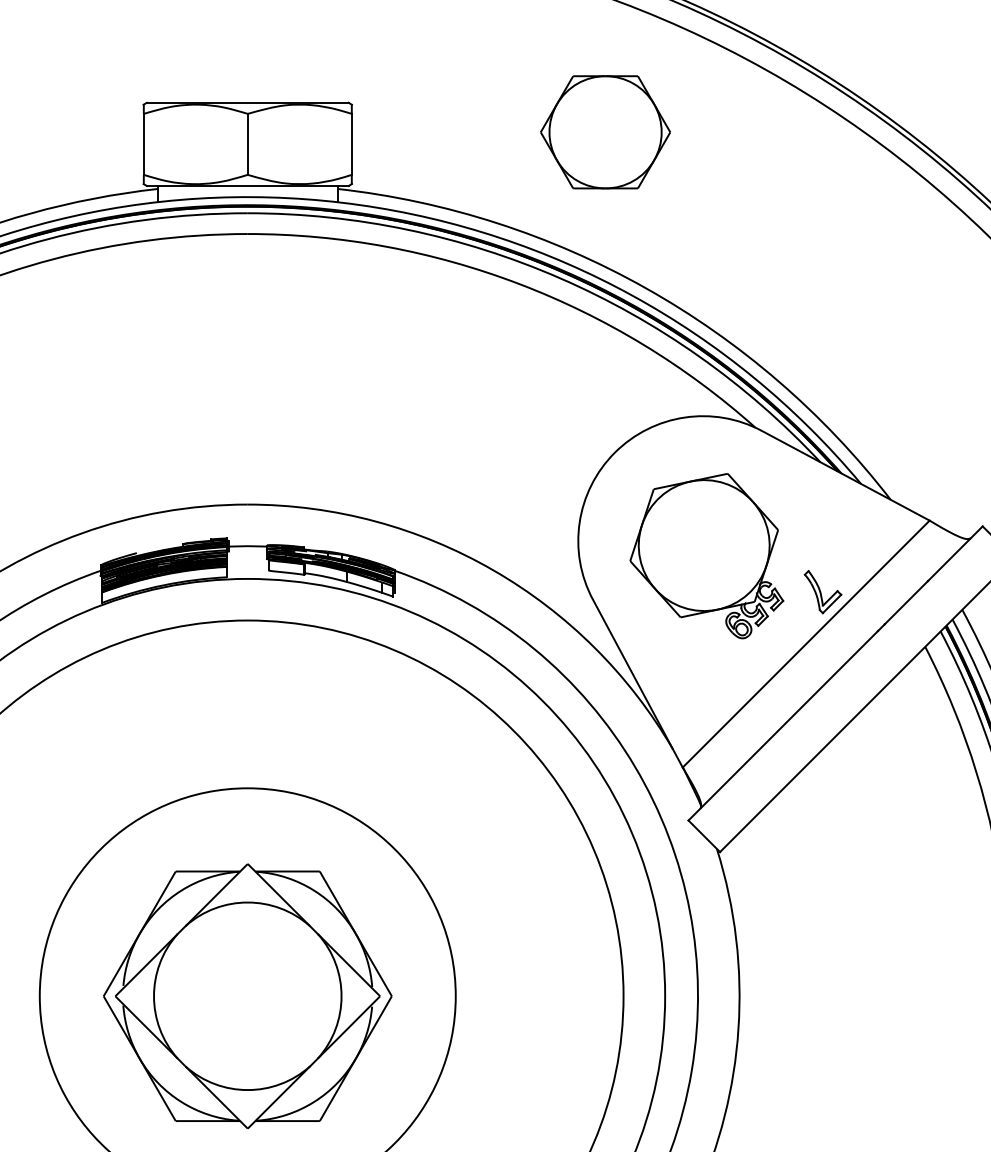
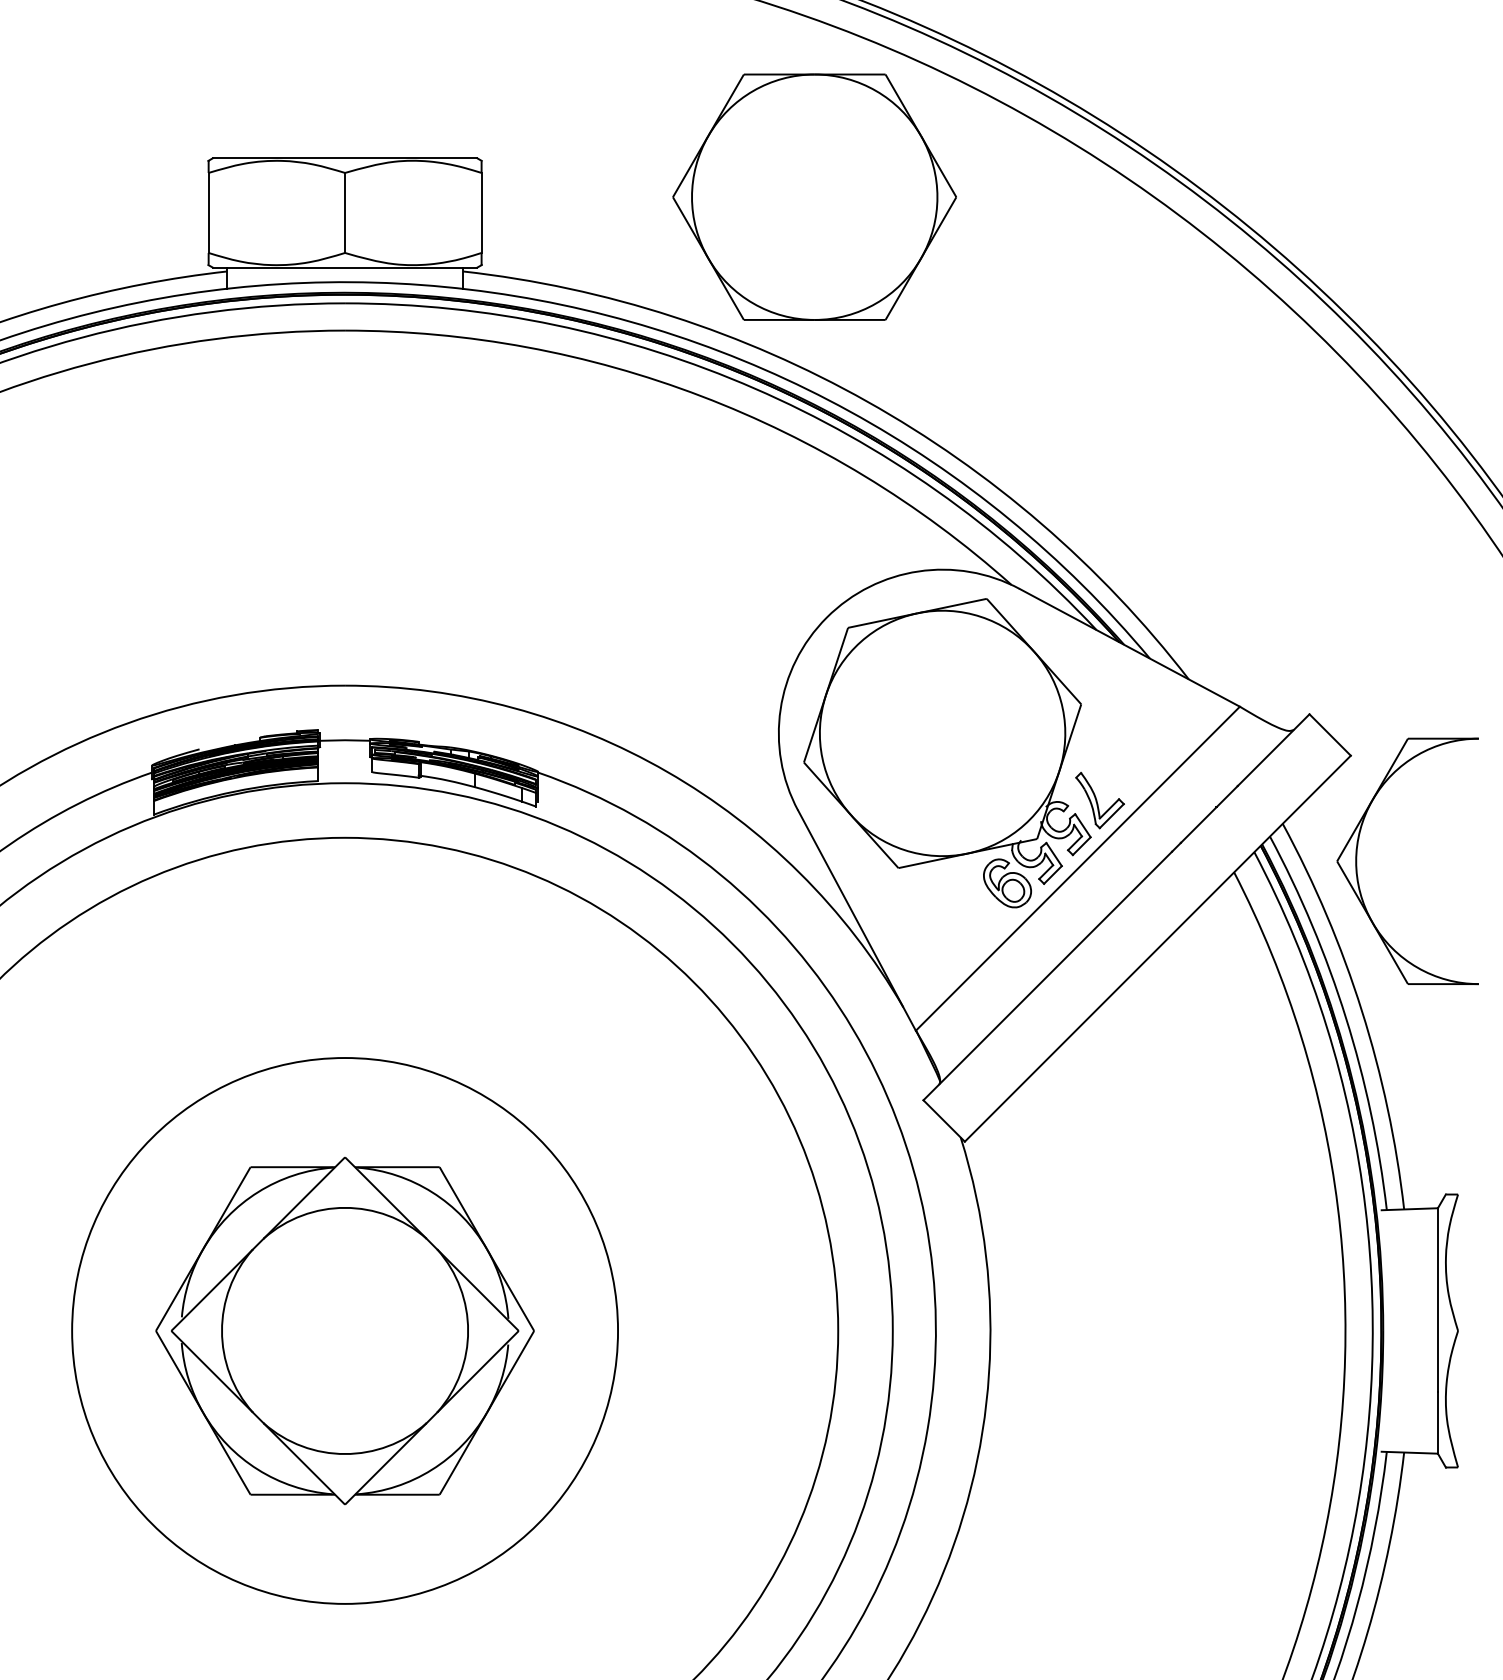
part: (605, 131) -> (814, 196), size x1.67
part: (706, 556) -> (947, 753), size x1.43

